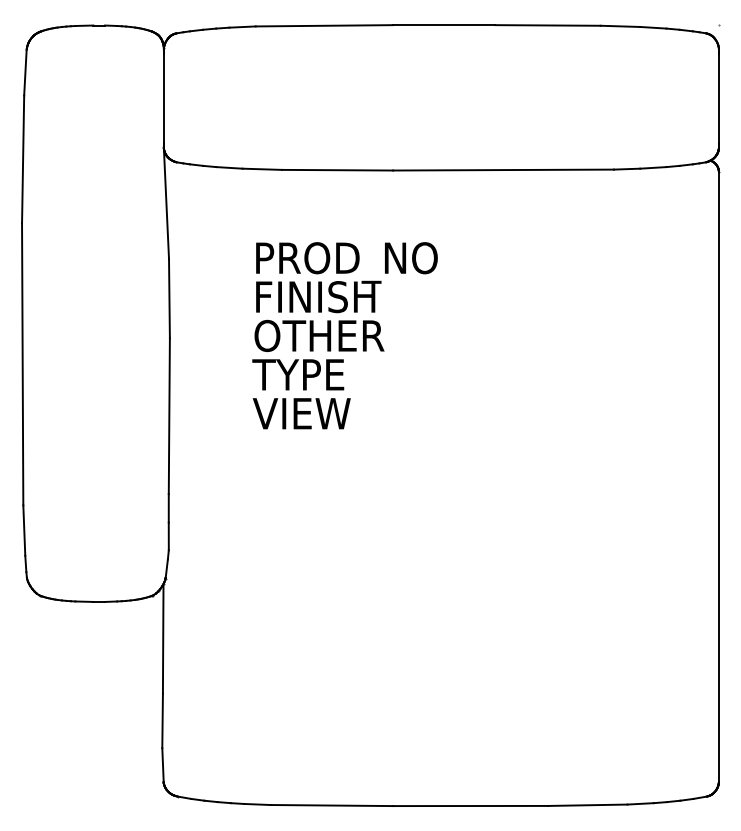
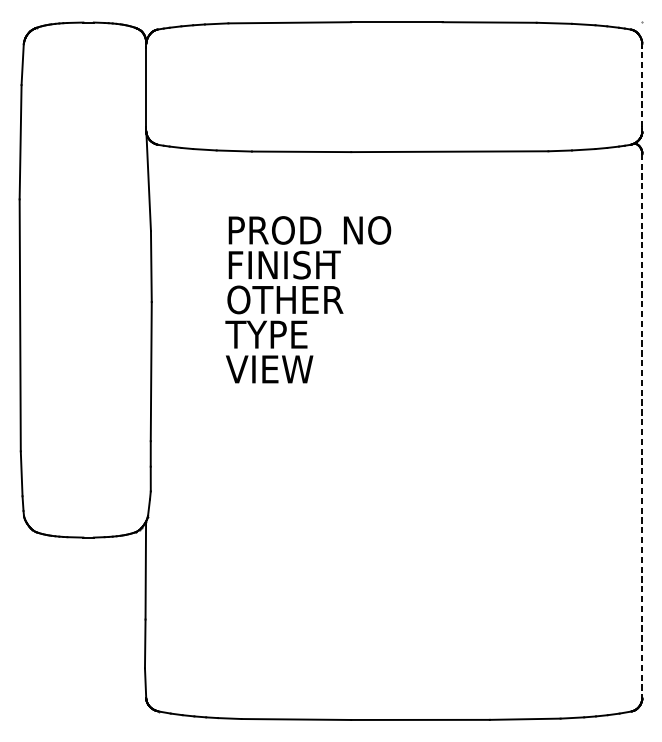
line: (718, 98) -> (641, 87), solid -> dashed
line: (718, 477) -> (641, 426), solid -> dashed

